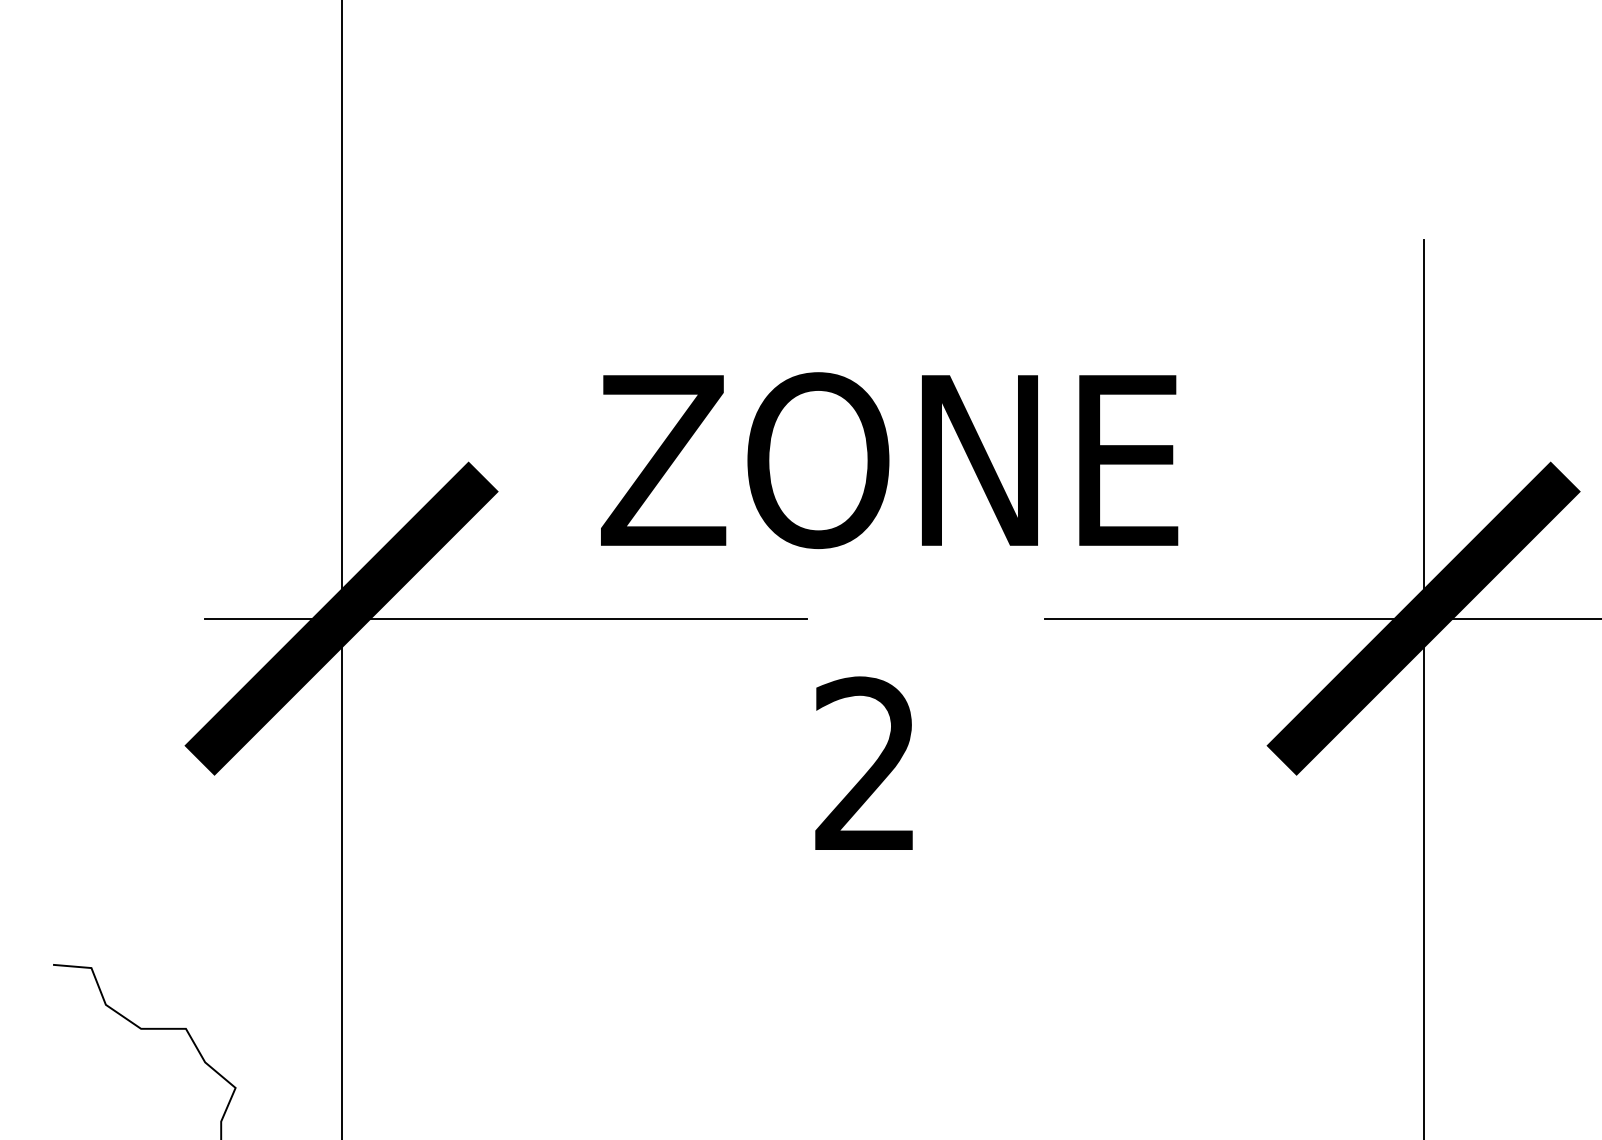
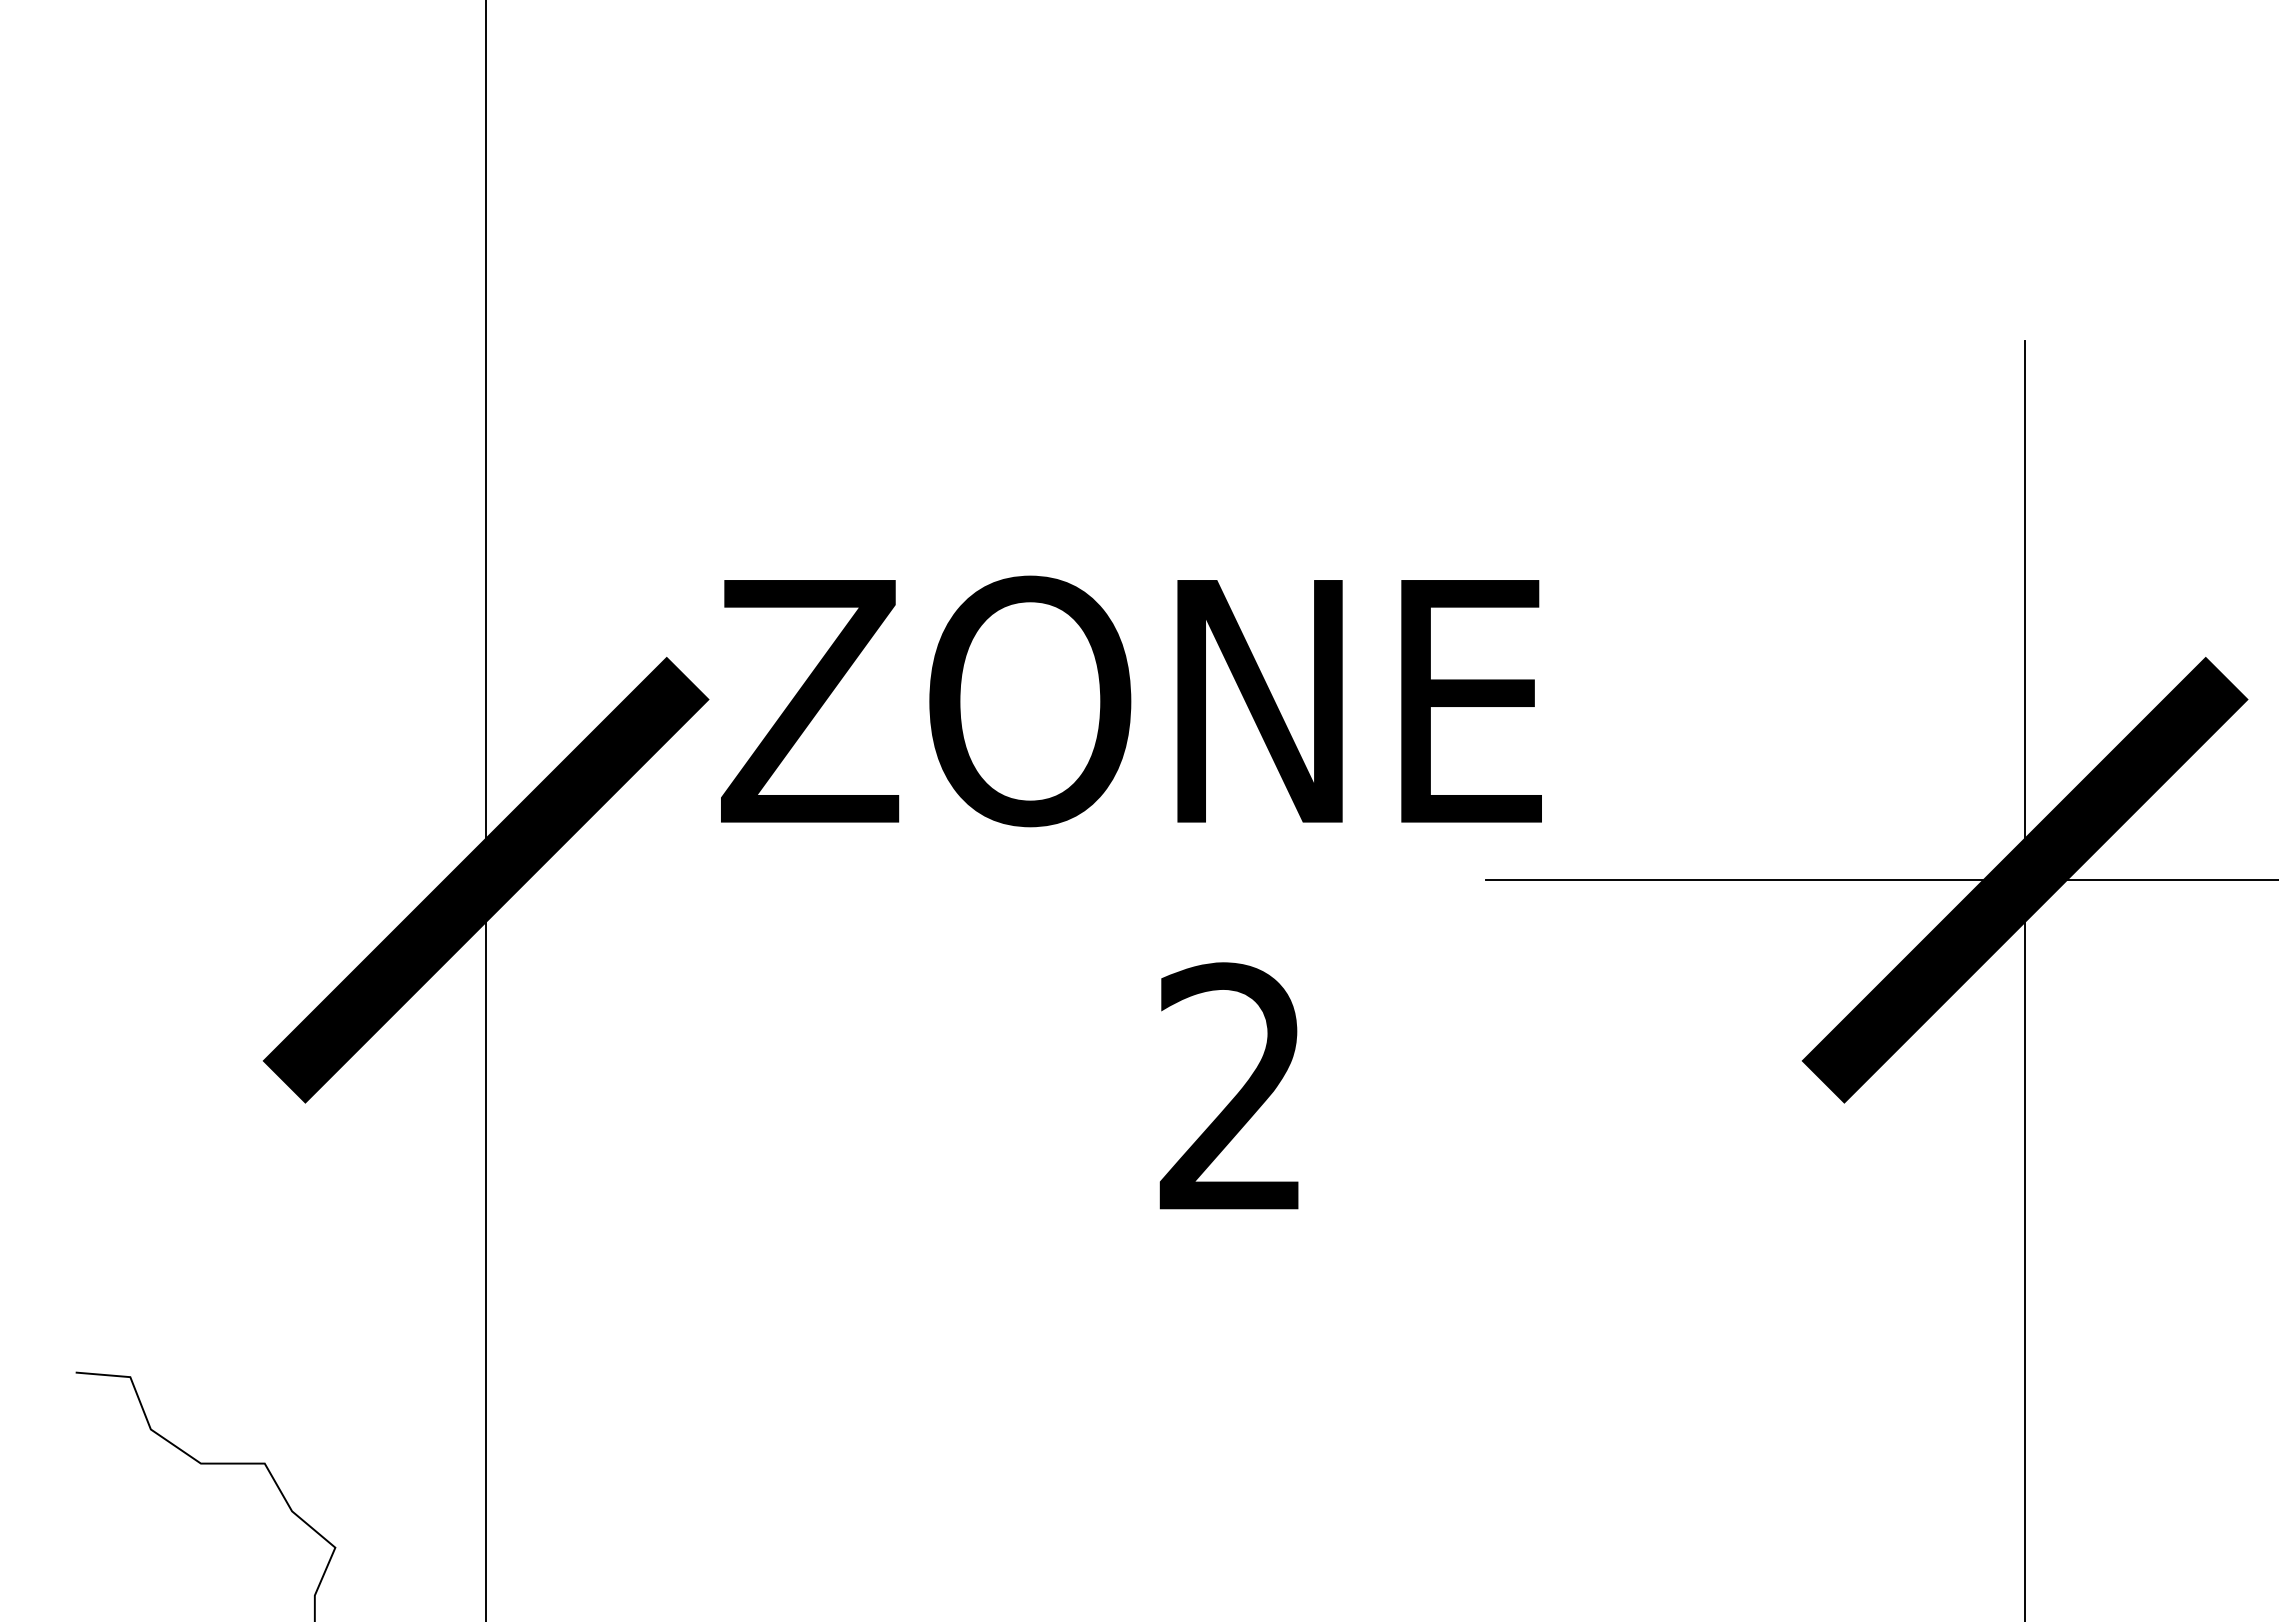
text: (889, 460) -> (1131, 701), moved
line: (505, 618) -> (719, 880), removed

